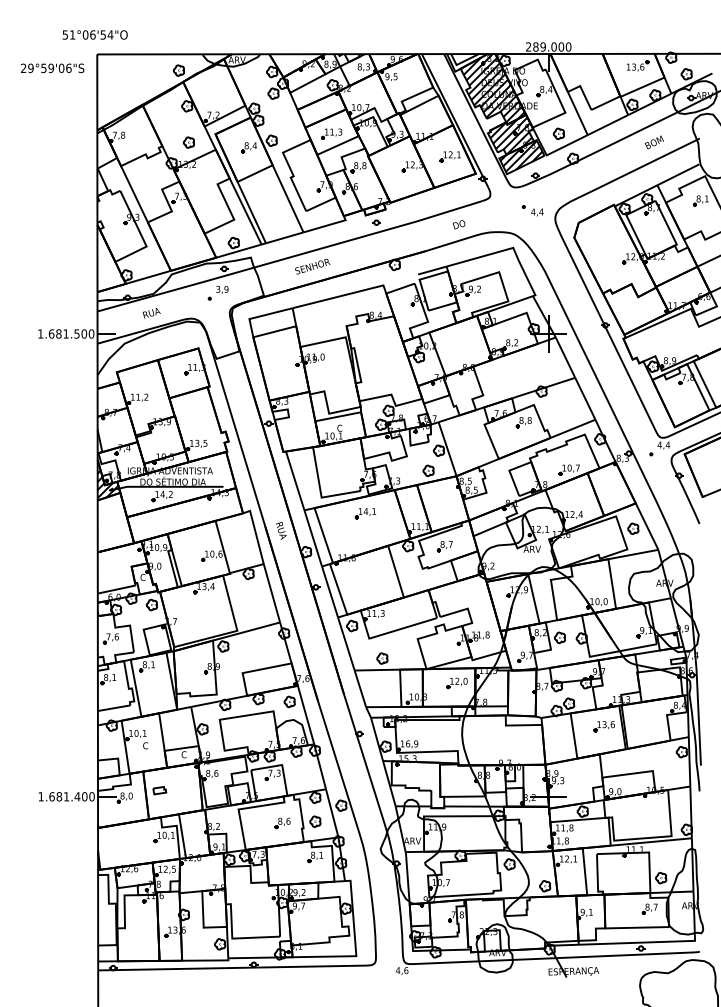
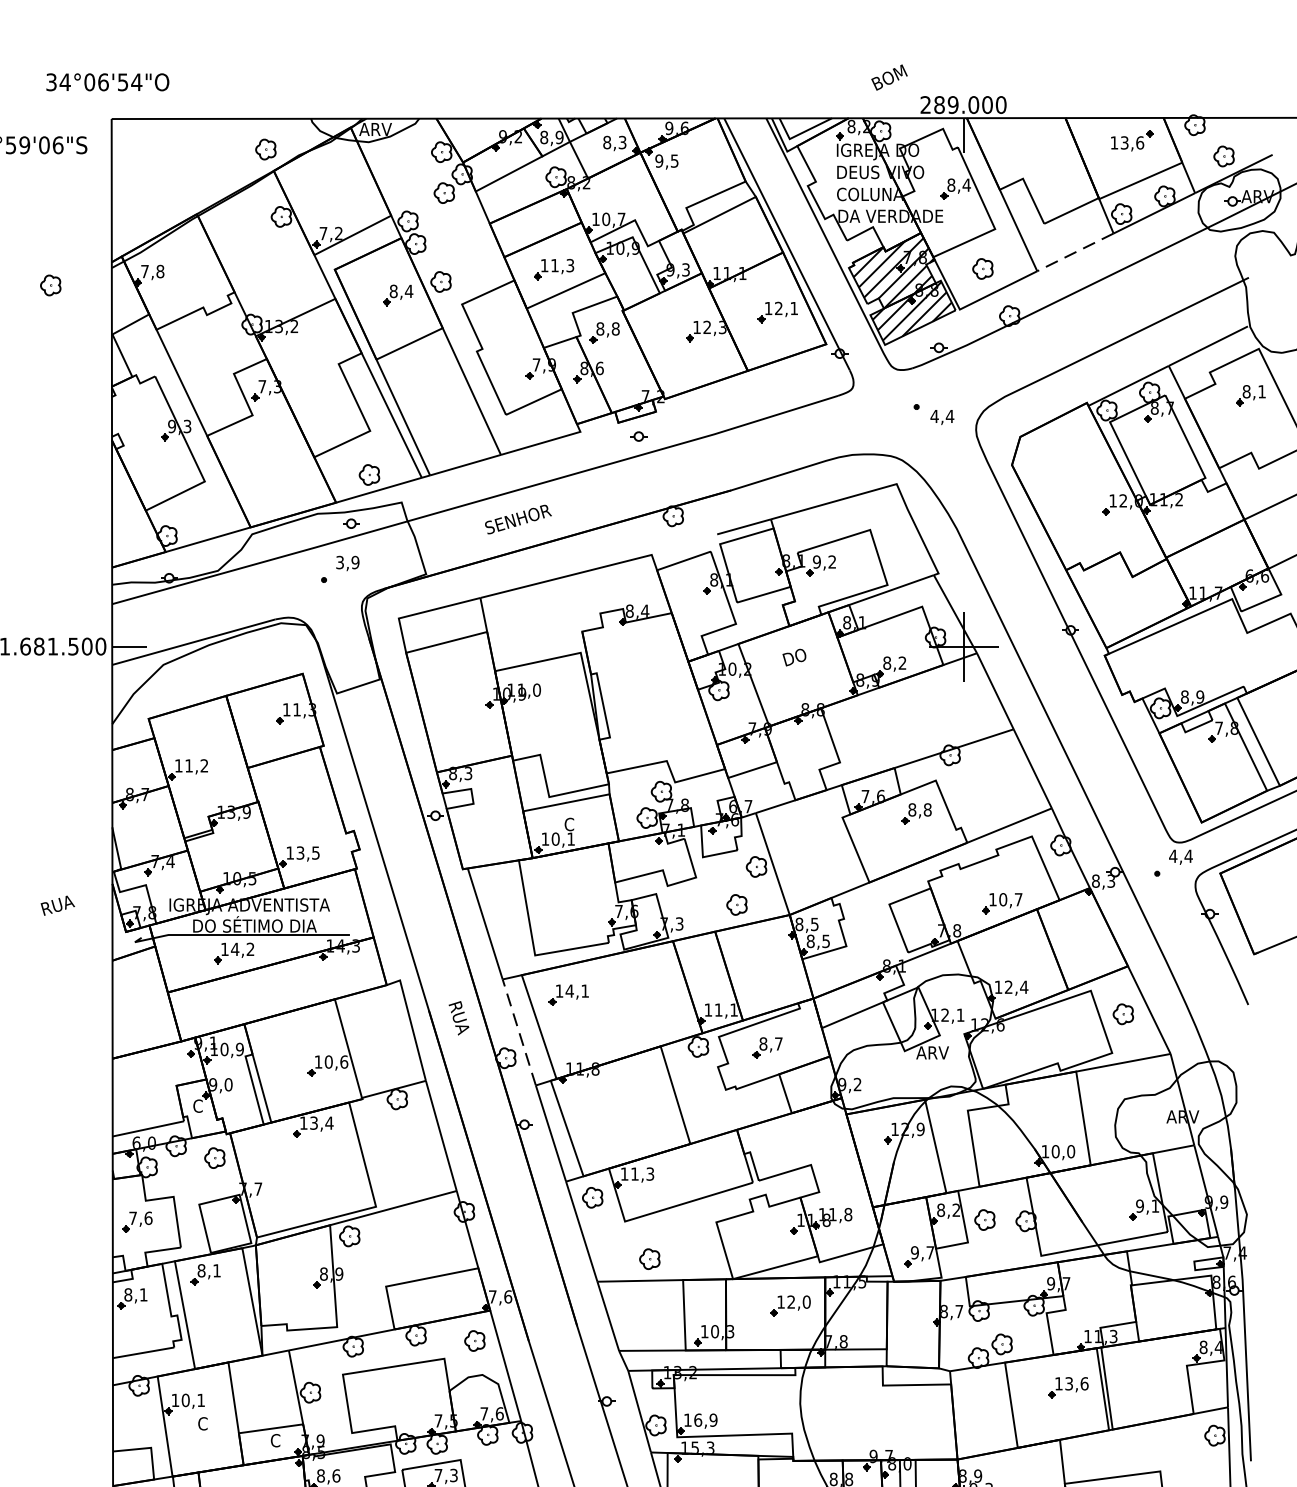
text: (69, 34) -> (59, 81), 51°06'54"O -> 34°06'54"O
hatch: (492, 88) -> (857, 183), removed
line: (607, 125) -> (1074, 253), solid -> dashed
part: (188, 142) -> (49, 285), moved
text: (653, 142) -> (887, 77), moved
text: (458, 224) -> (793, 656), moved
text: (151, 313) -> (57, 906), moved
hatch: (108, 481) -> (132, 924), removed
part: (364, 513) -> (566, 994), moved
line: (313, 537) -> (519, 1030), solid -> dashed

